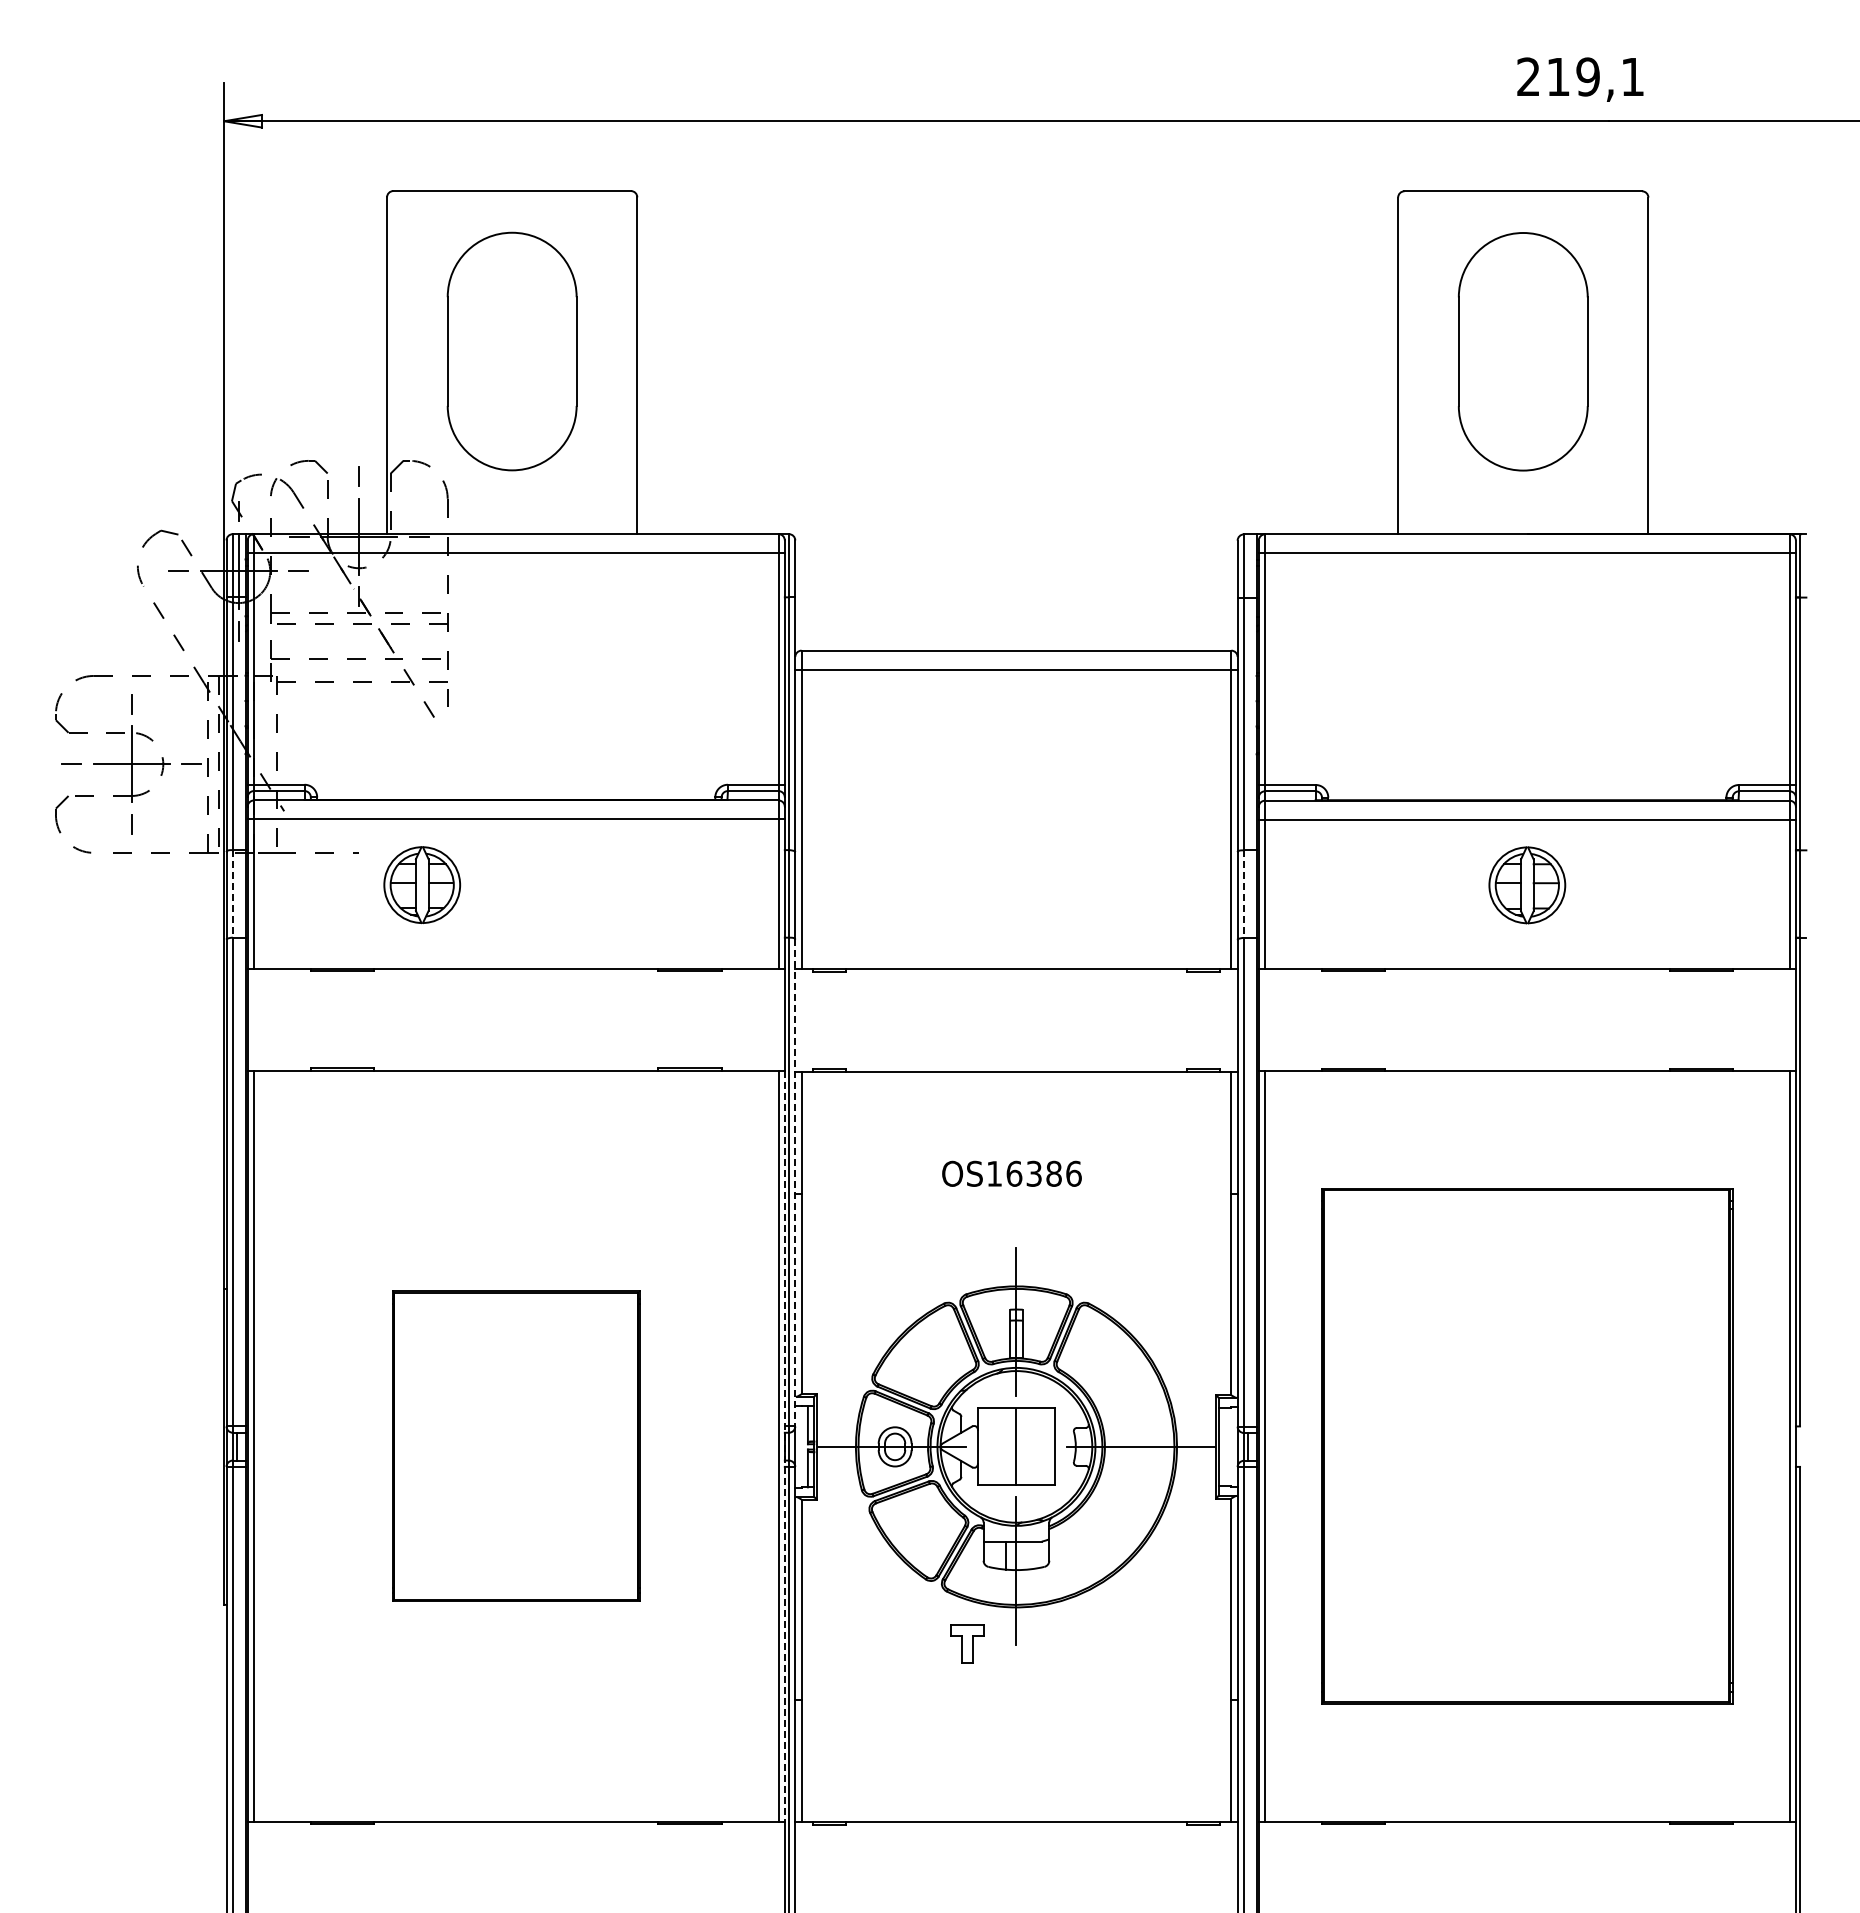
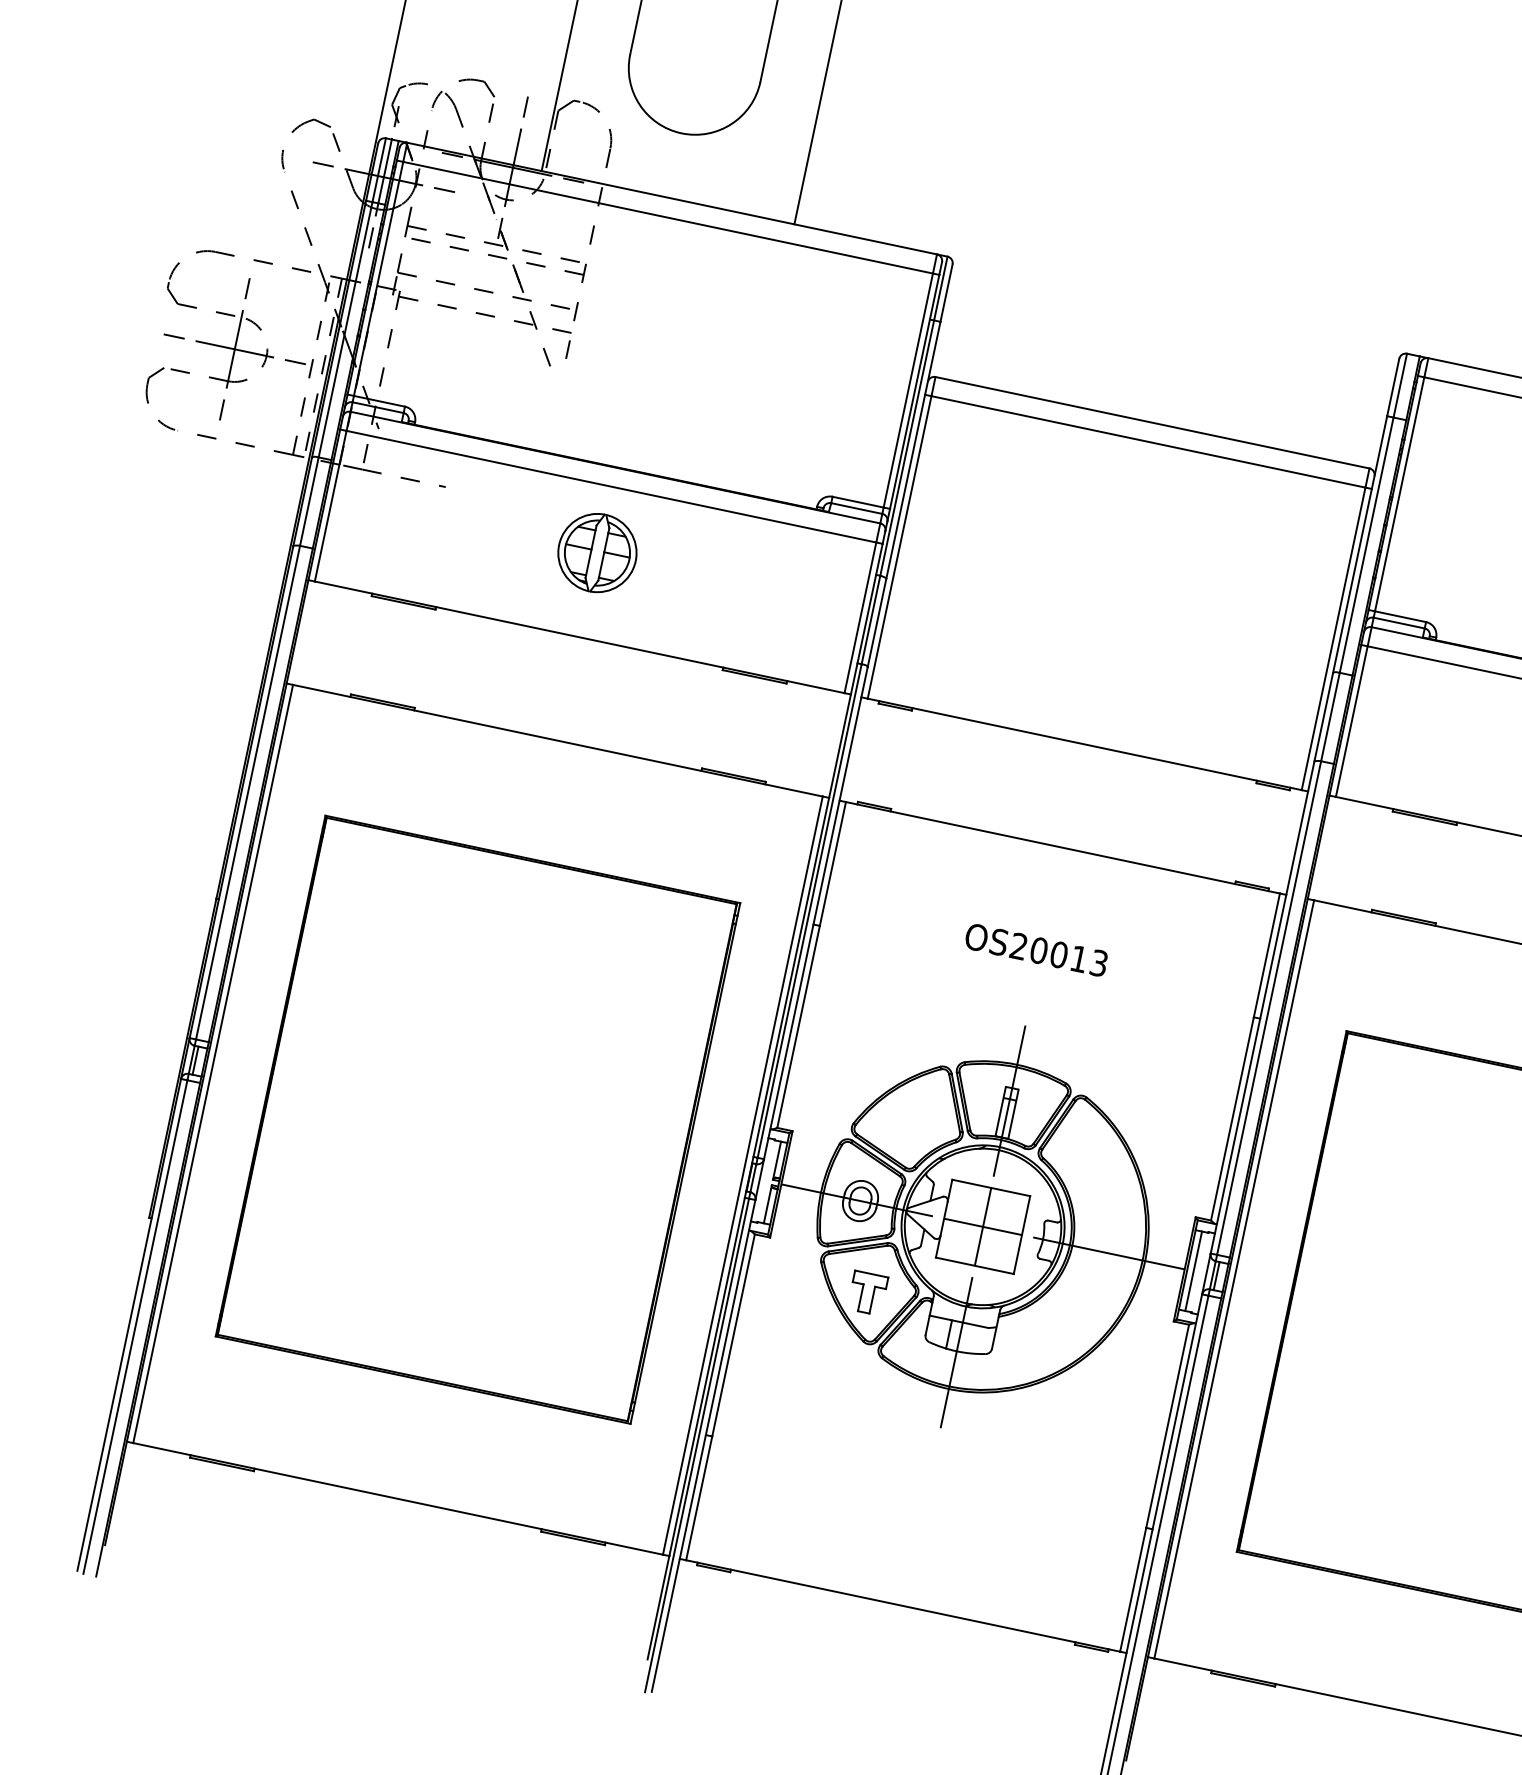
part: (422, 884) -> (597, 552), moved
line: (232, 893) -> (309, 501), dashed -> solid
line: (1243, 894) -> (1329, 717), dashed -> solid
text: (1034, 1173) -> (1059, 954), OS16386 -> OS20013
line: (795, 1182) -> (816, 912), dashed -> solid
part: (516, 1445) -> (478, 1119), size x1.67
line: (784, 1446) -> (748, 1177), dashed -> solid
line: (1016, 1446) -> (983, 1226), added
line: (1225, 1446) -> (1194, 1270), added
part: (967, 1643) -> (867, 1292), moved

